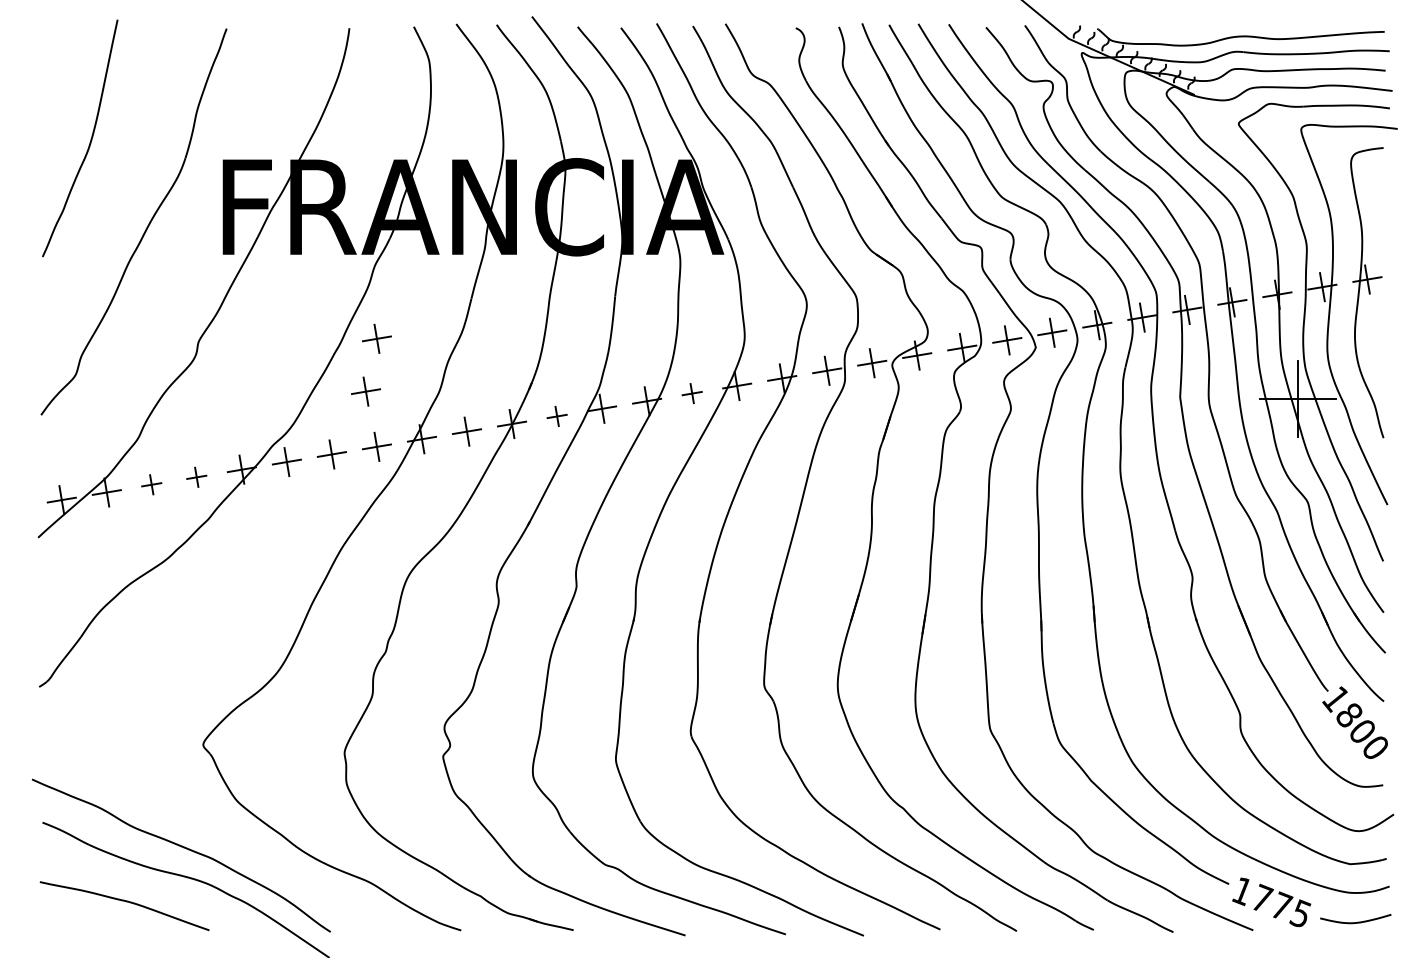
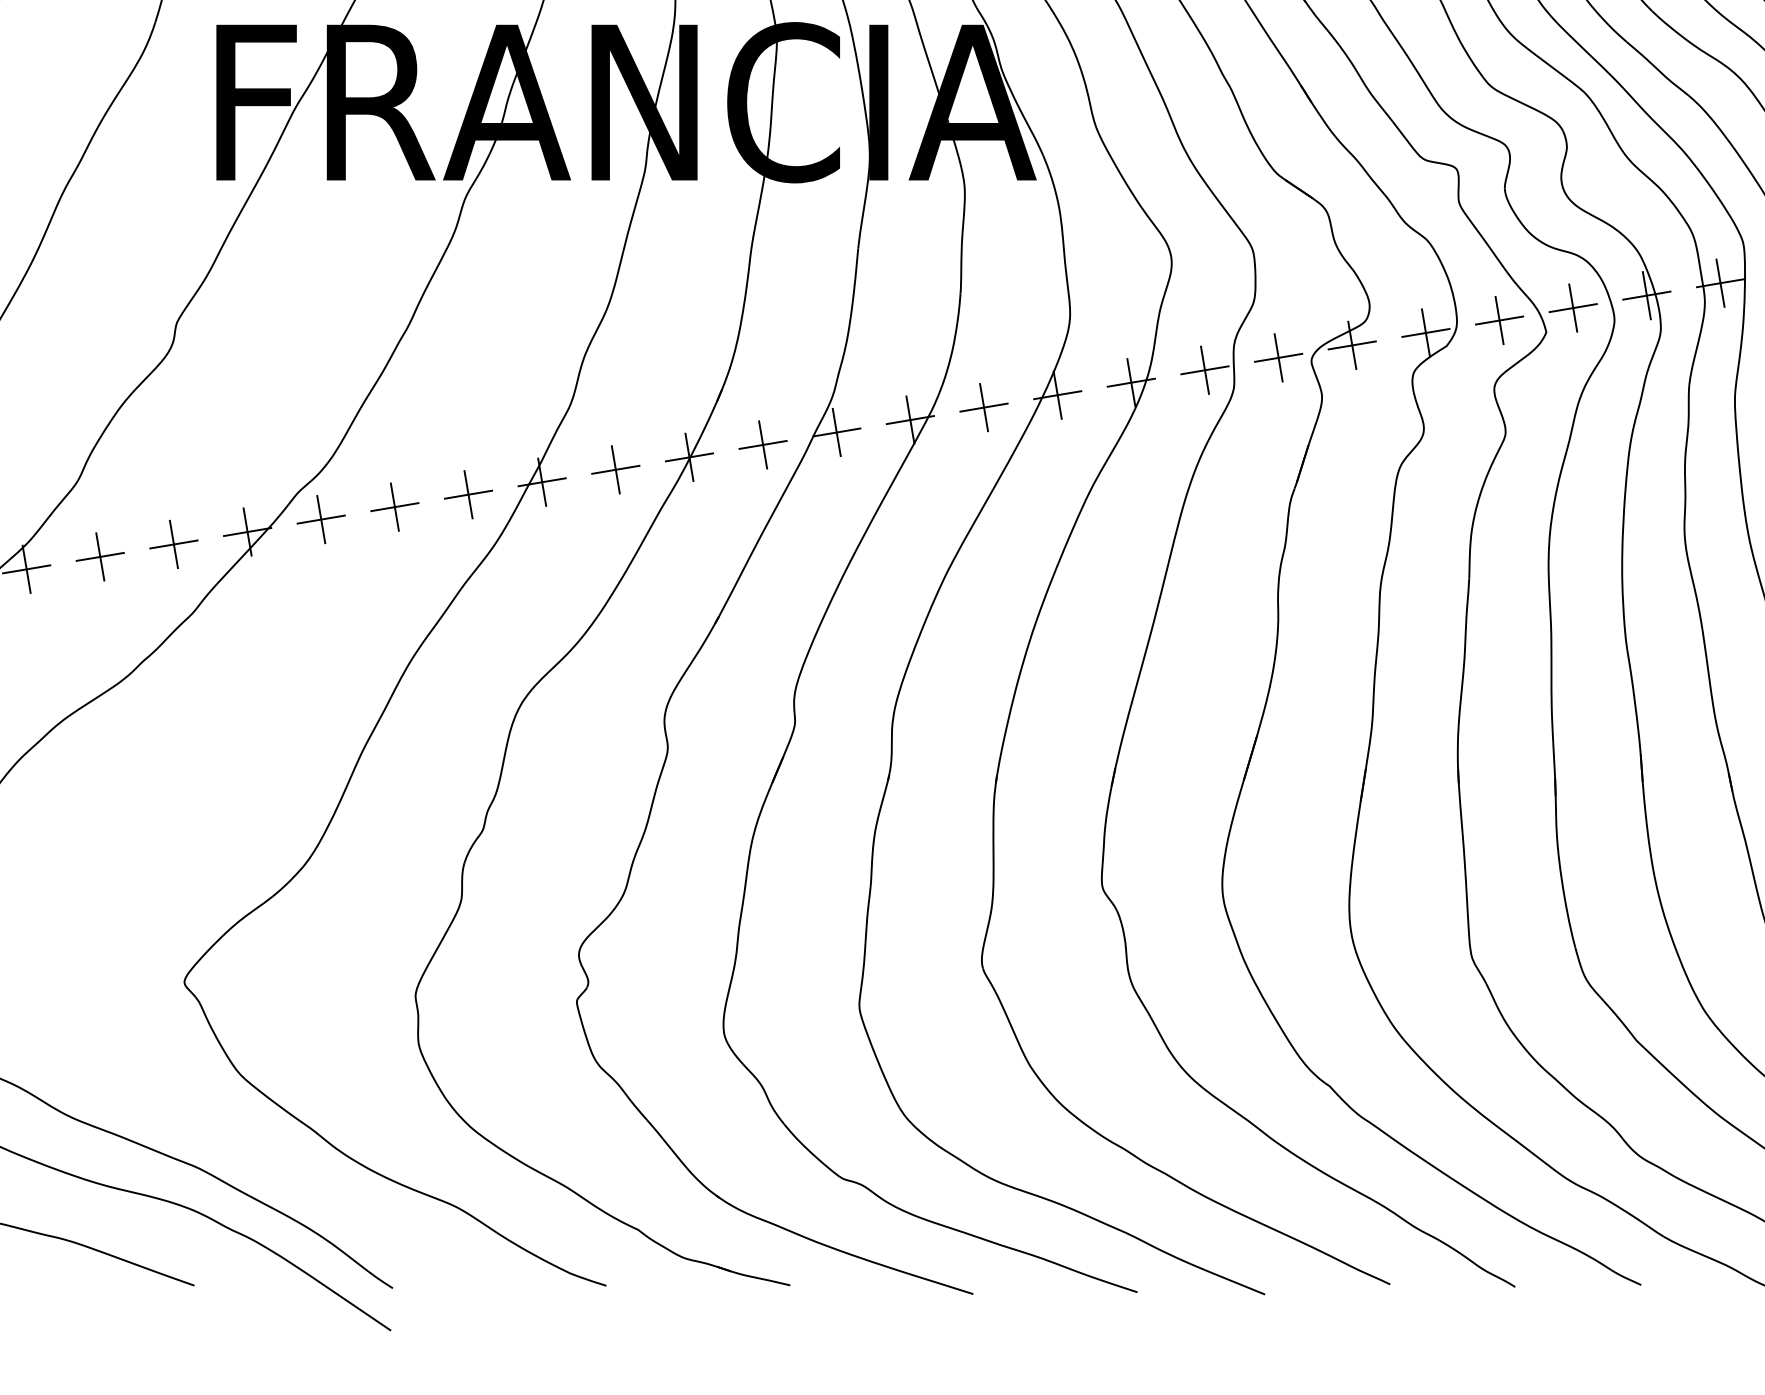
part: (376, 338) -> (467, 317), removed
part: (365, 391) -> (449, 404), removed
part: (692, 393) -> (984, 407), size x1.43
part: (557, 416) -> (763, 445), size x1.43
part: (196, 477) -> (173, 544), size x1.43
part: (151, 484) -> (99, 556), size x1.43

